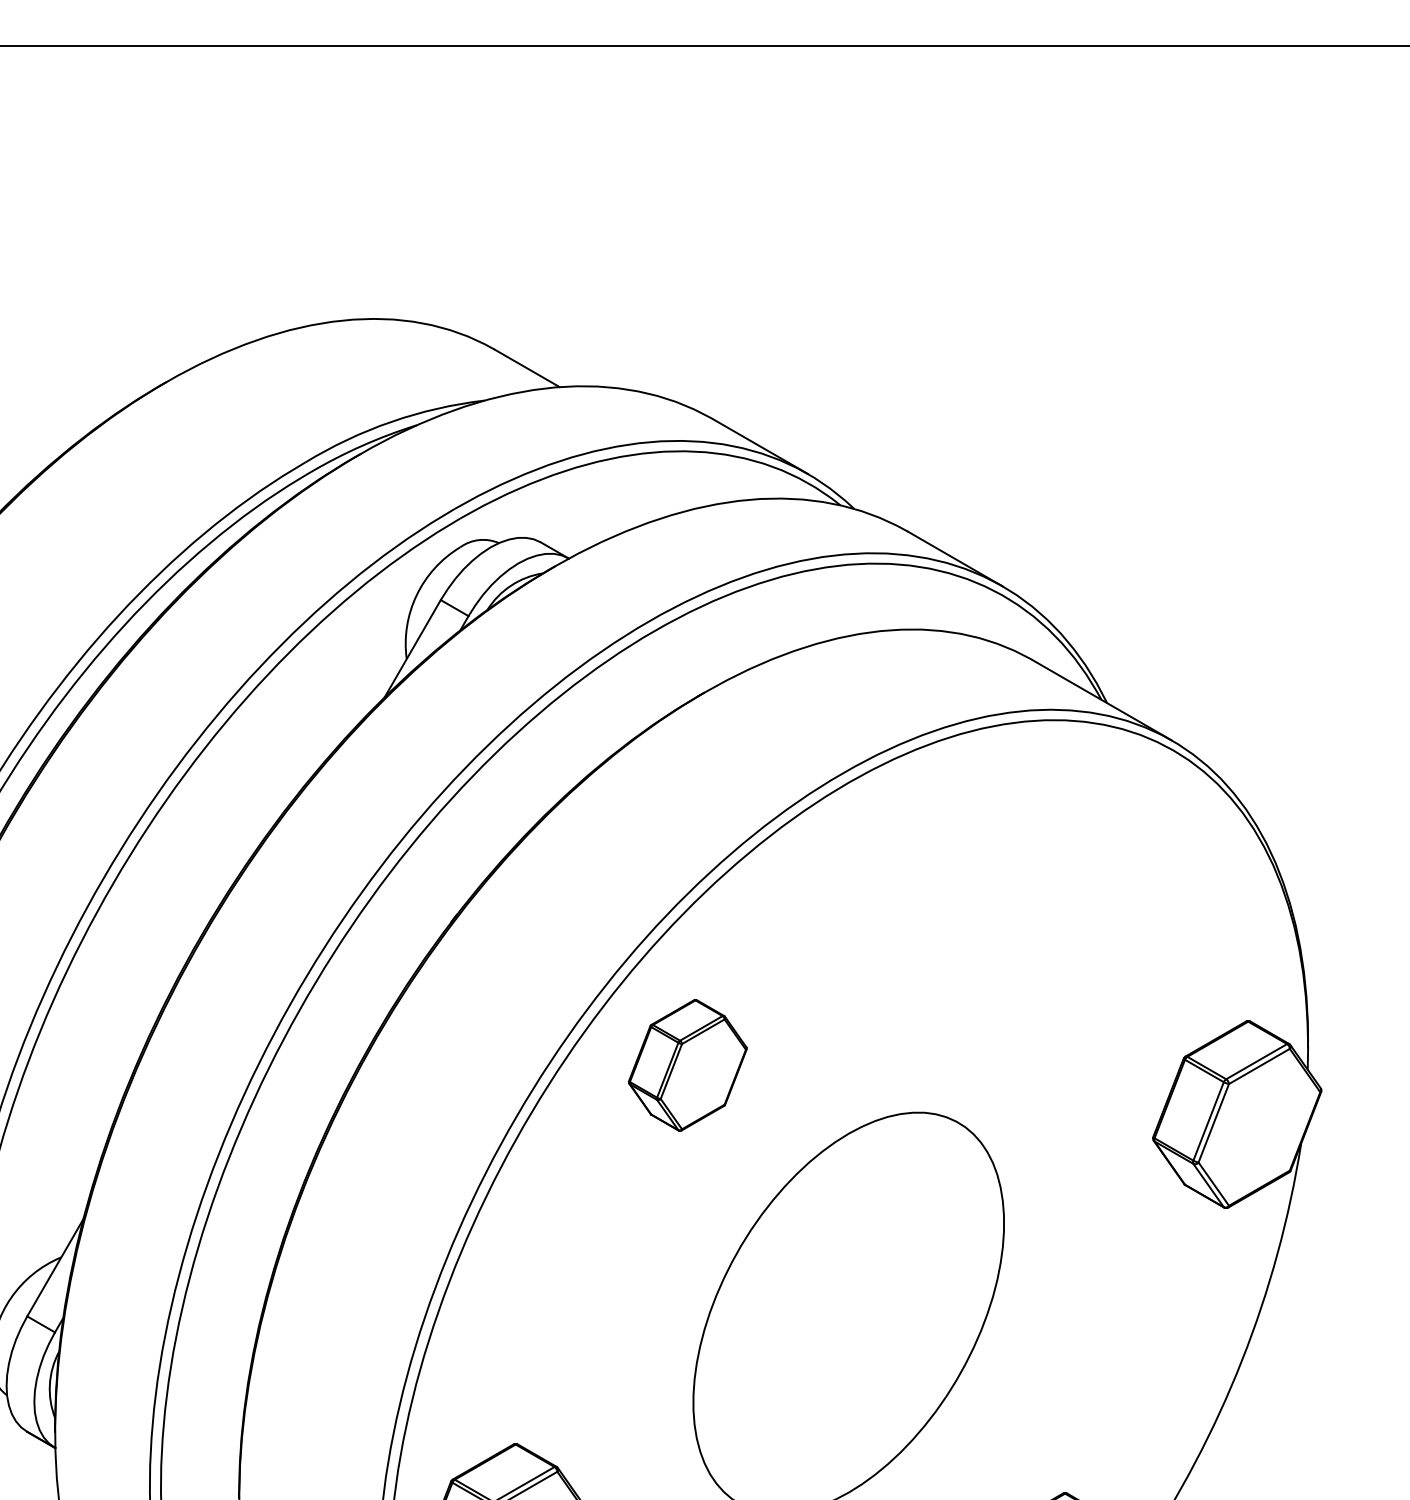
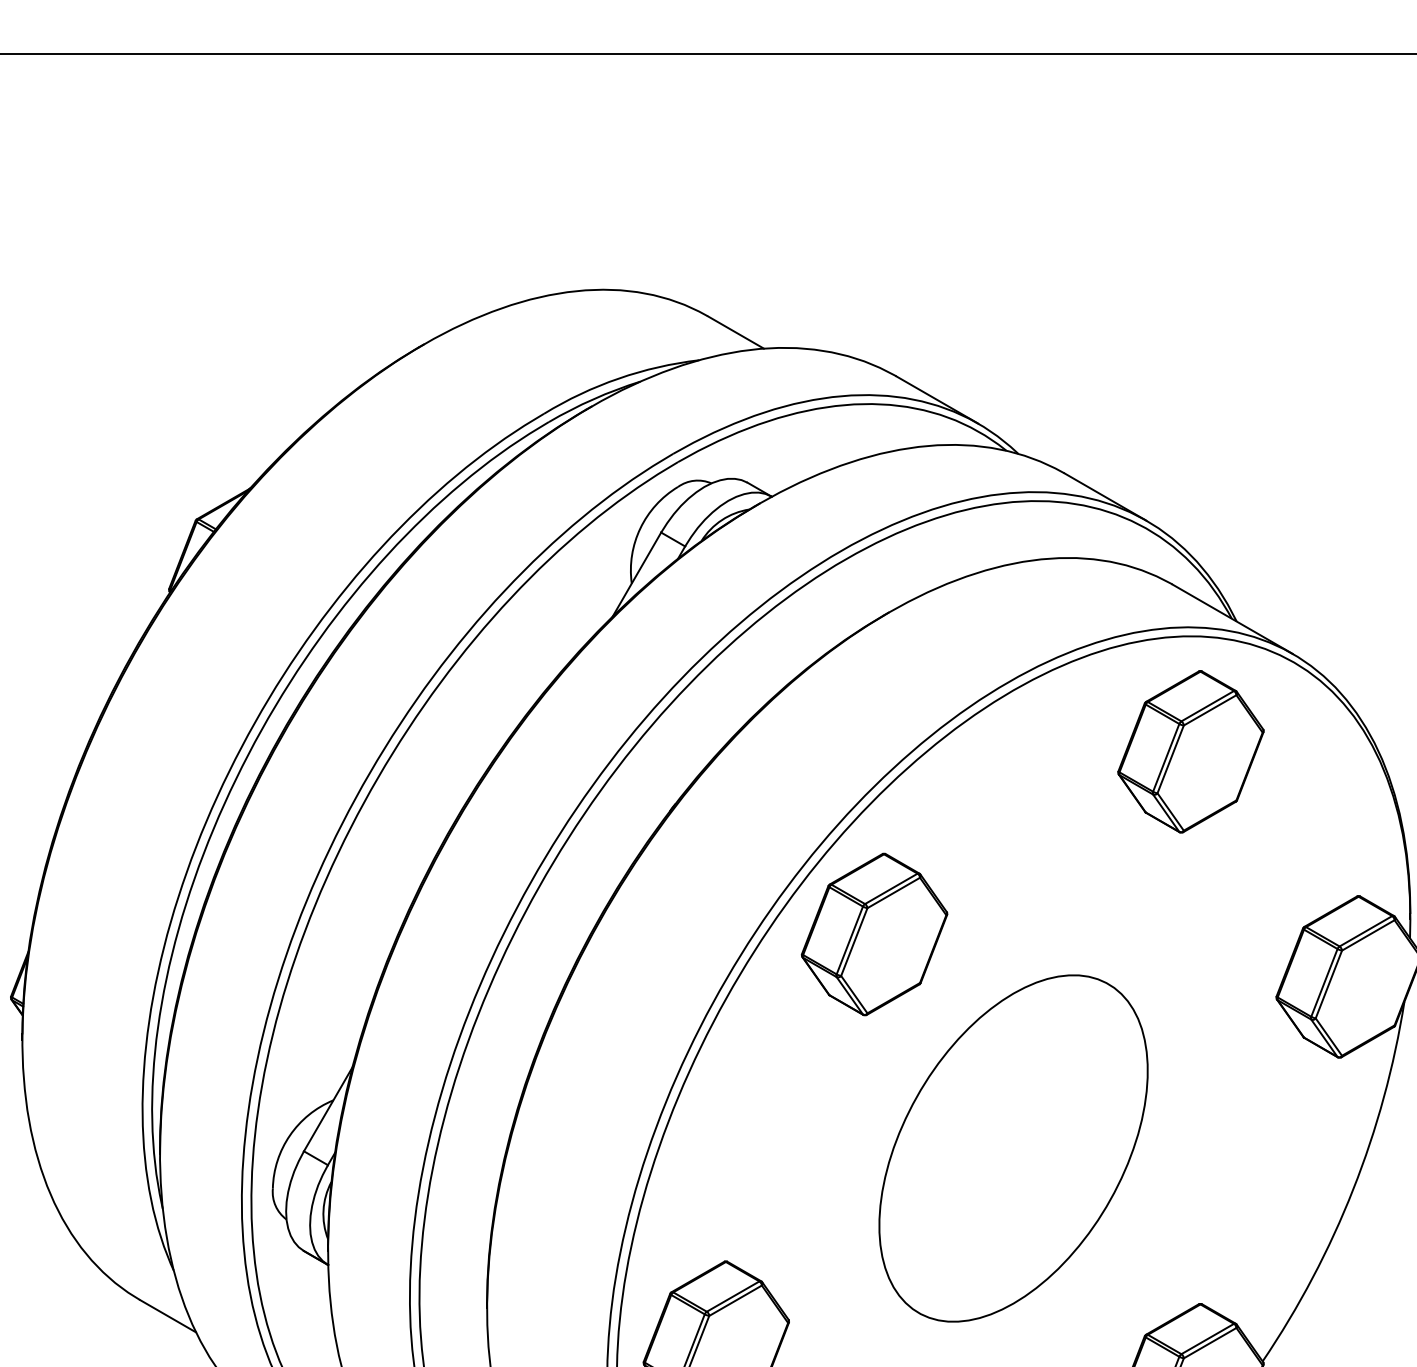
part: (1053, 853) -> (1190, 751), added
part: (687, 1065) -> (874, 934), size x1.43

